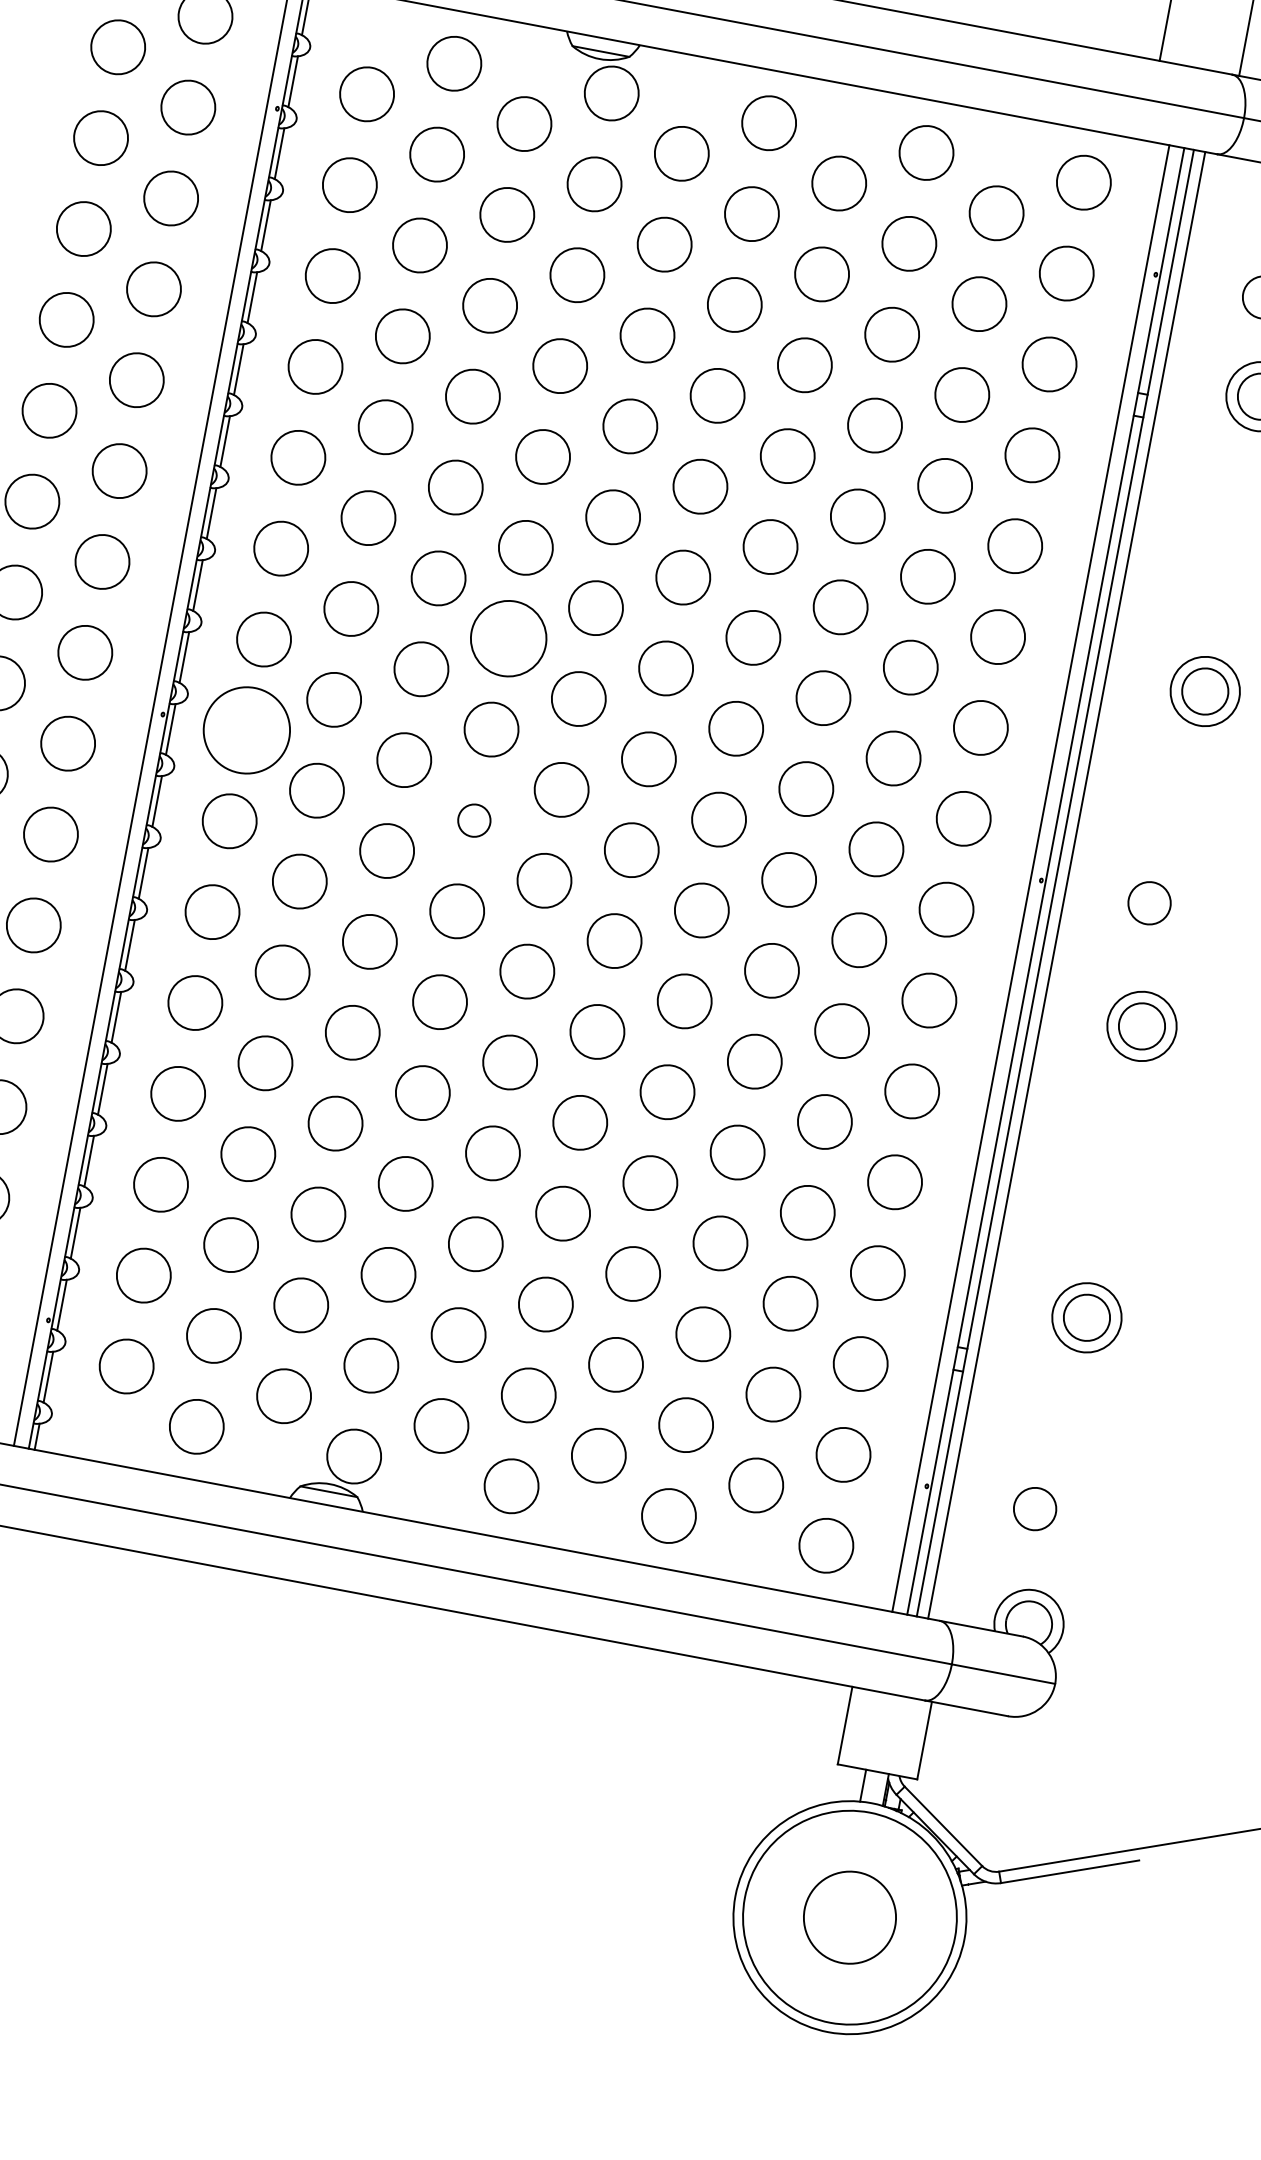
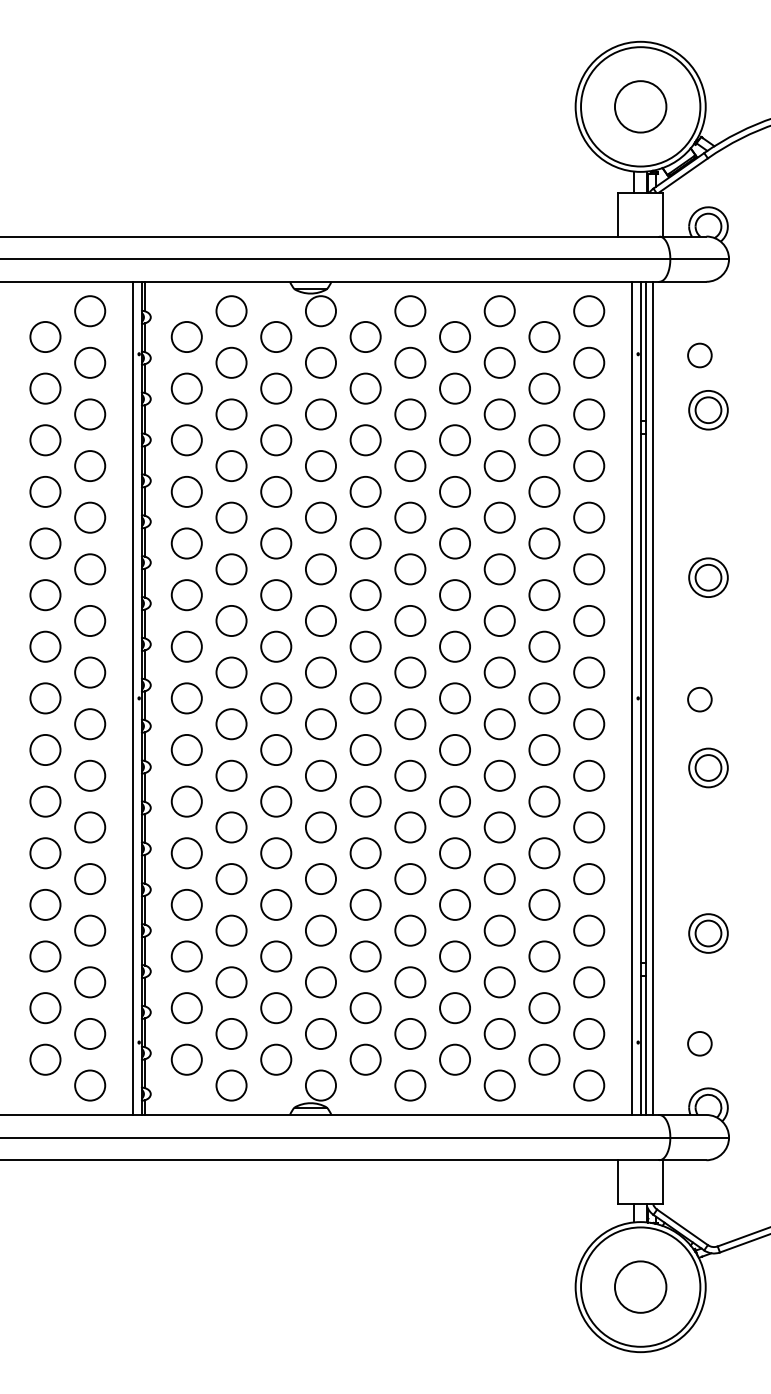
circle: (508, 637) -> (320, 620), size x0.71
circle: (246, 730) -> (186, 698), size x0.62
circle: (473, 820) -> (320, 724), size x1.67

